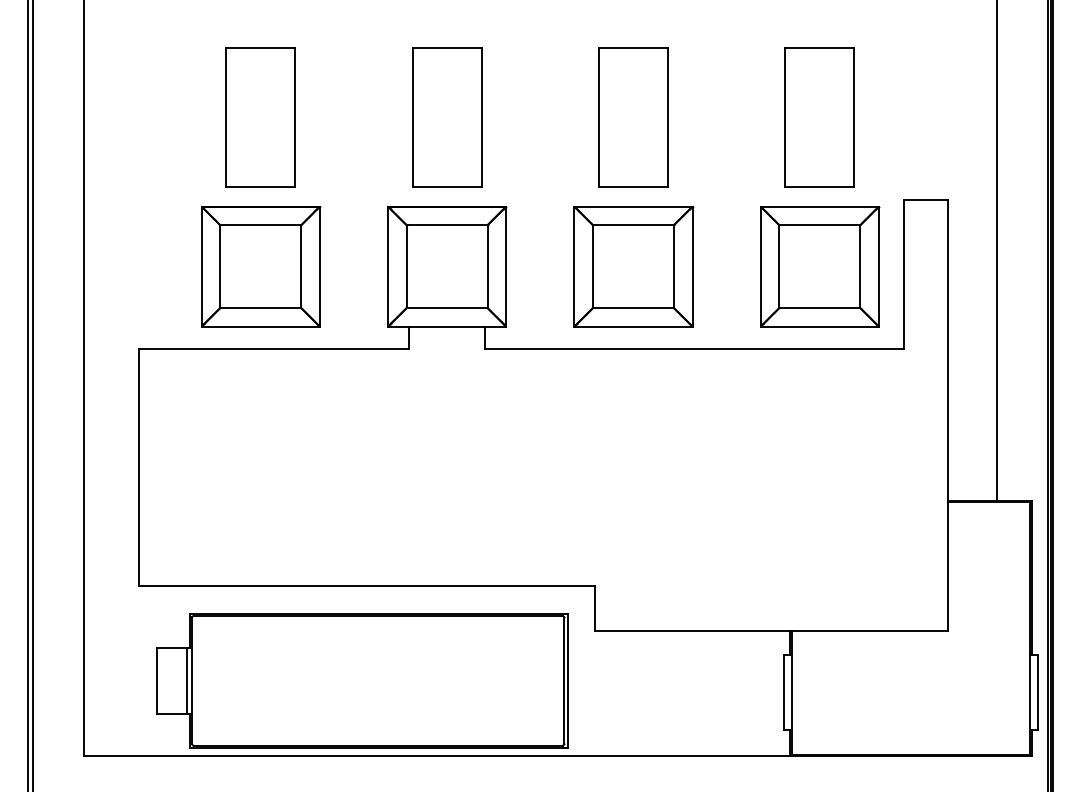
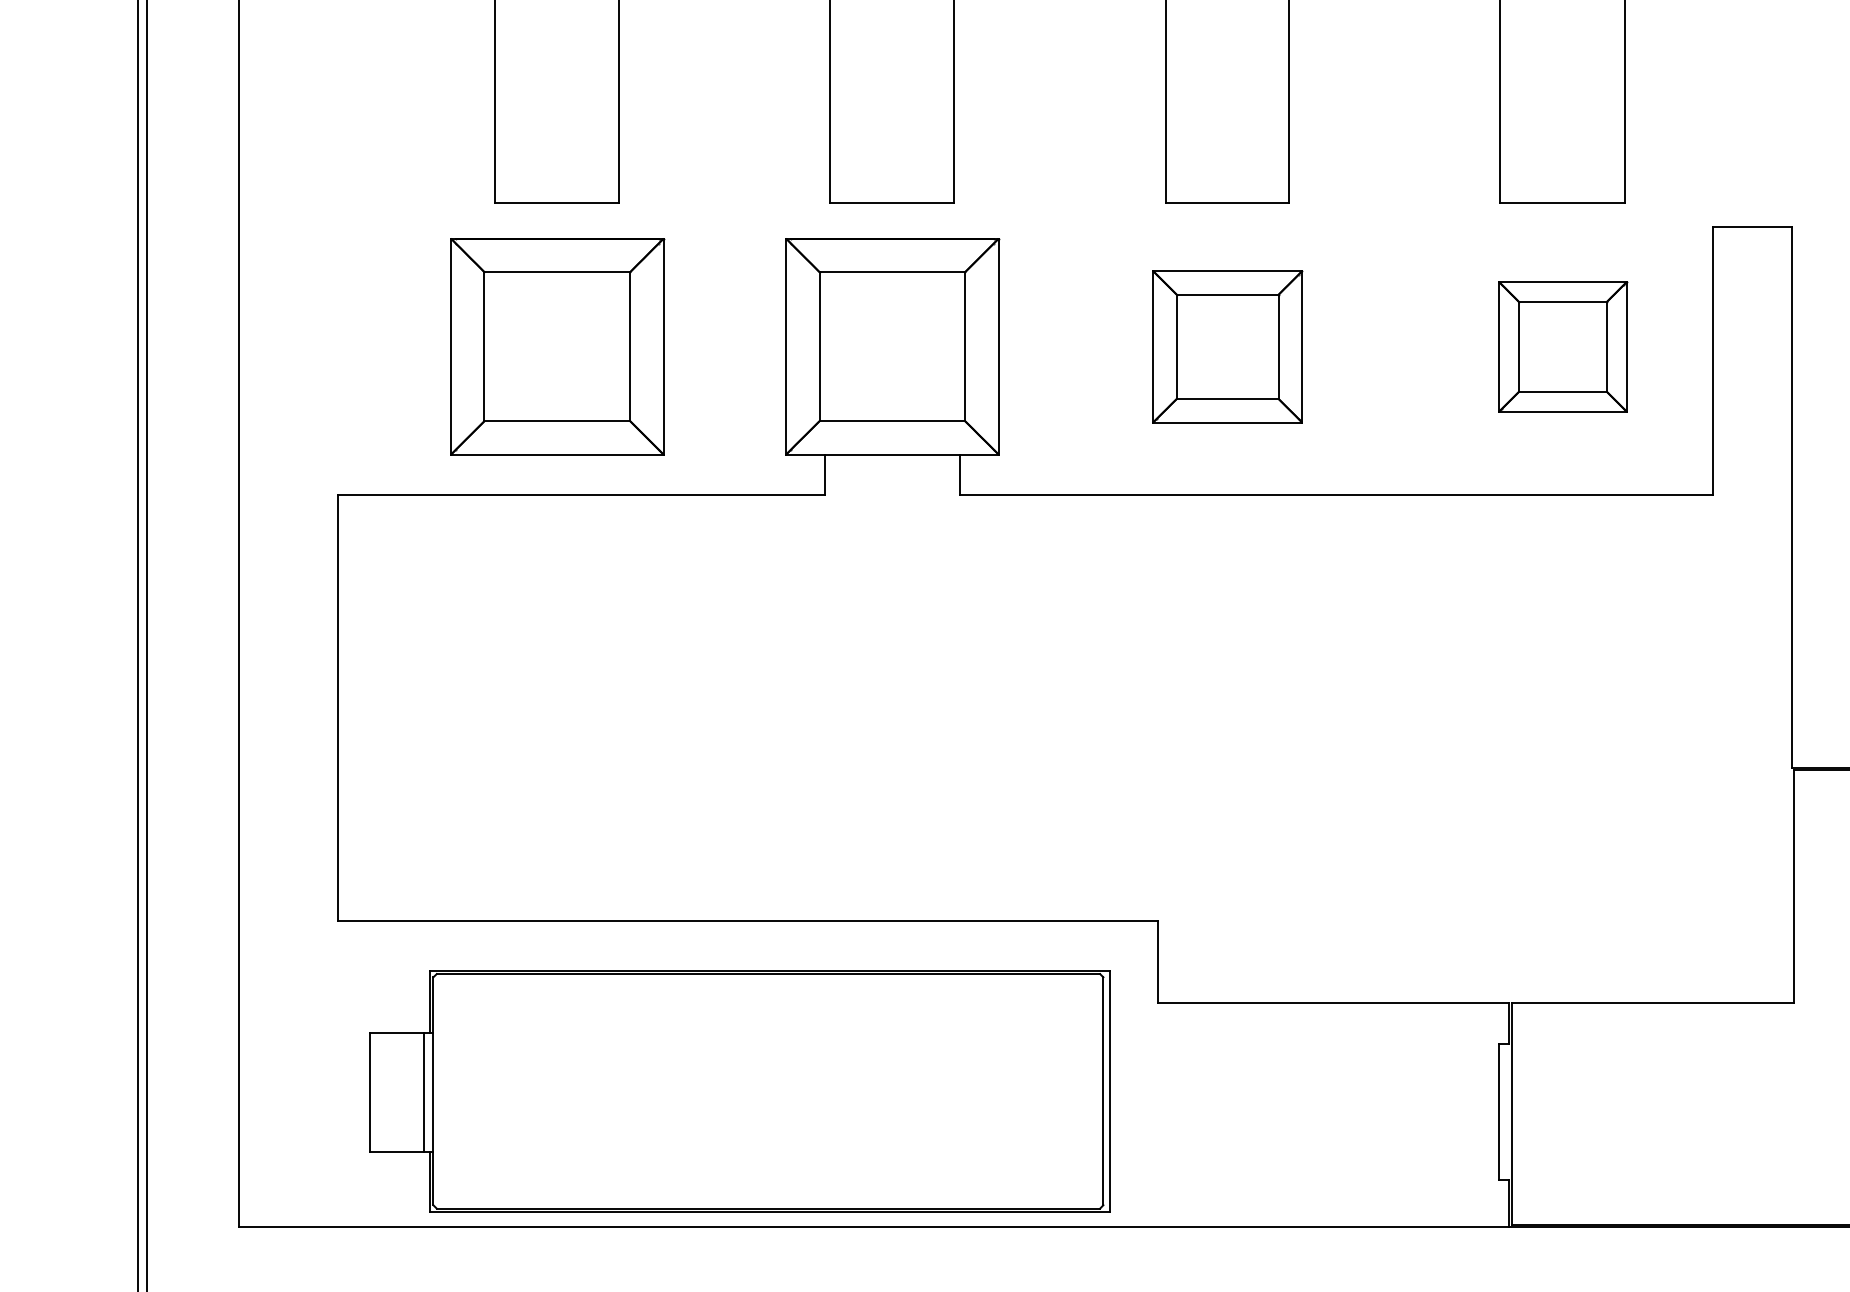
part: (633, 266) -> (1227, 346), size x0.7
part: (820, 266) -> (1563, 346), size x0.6

